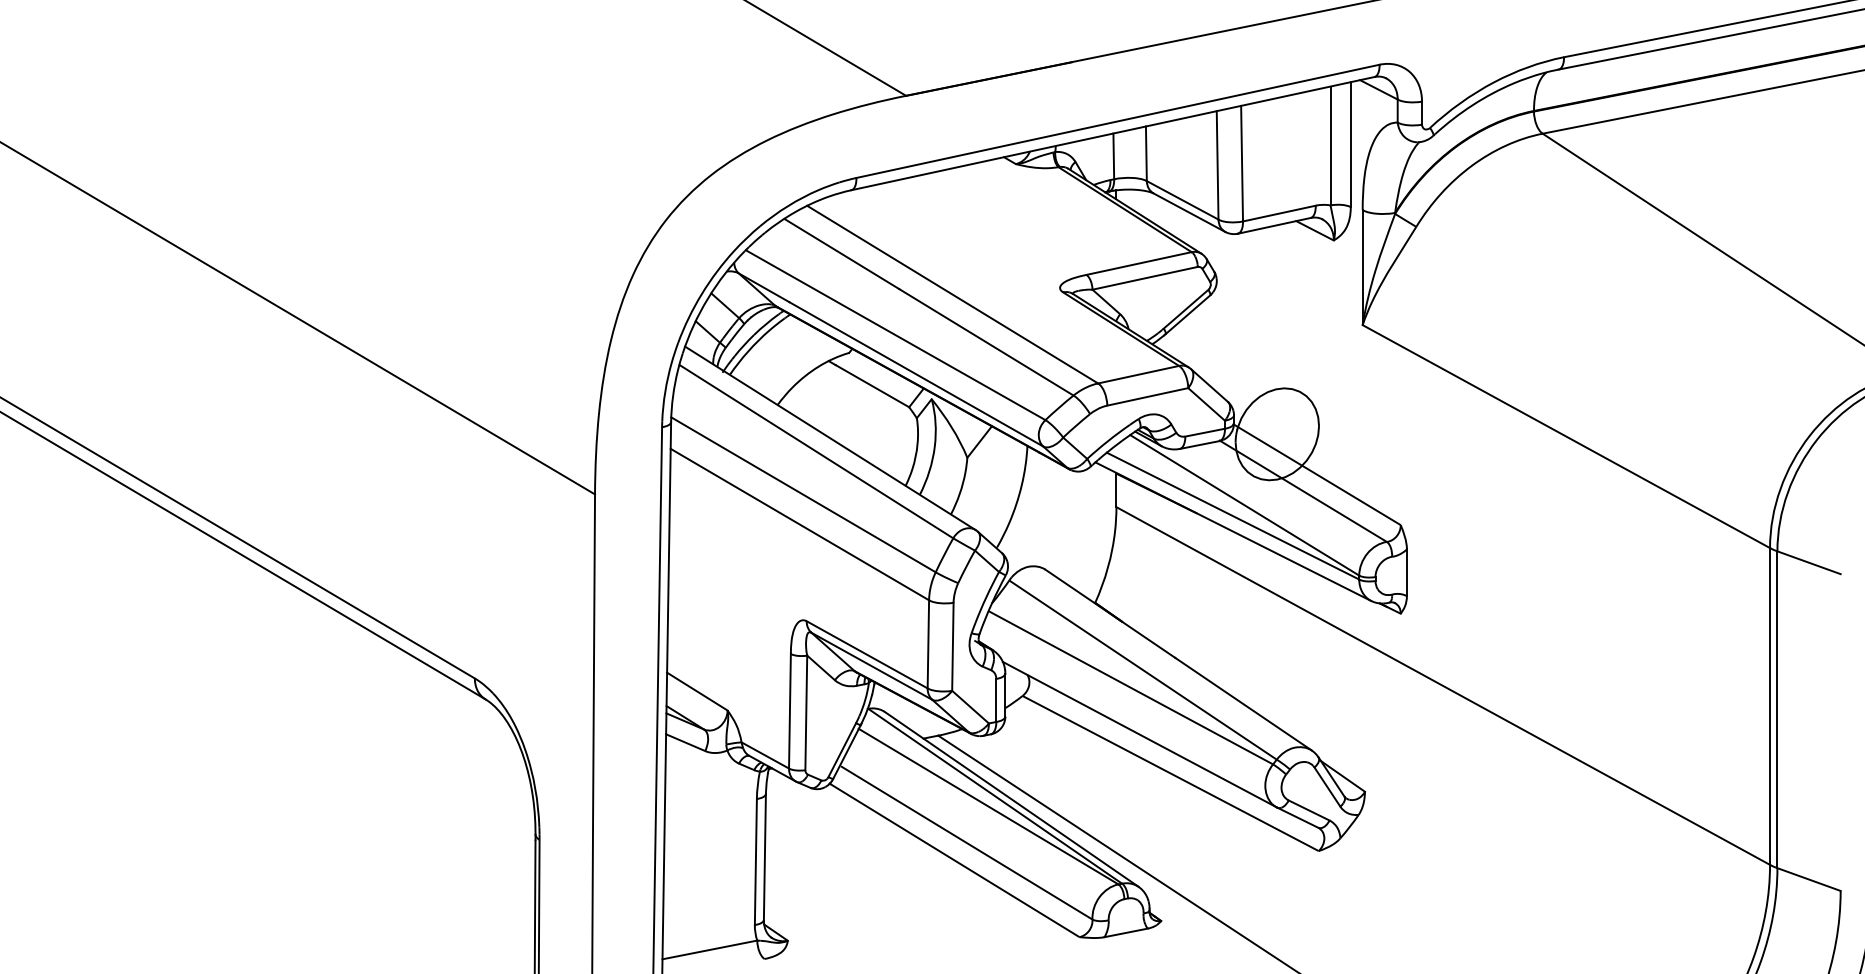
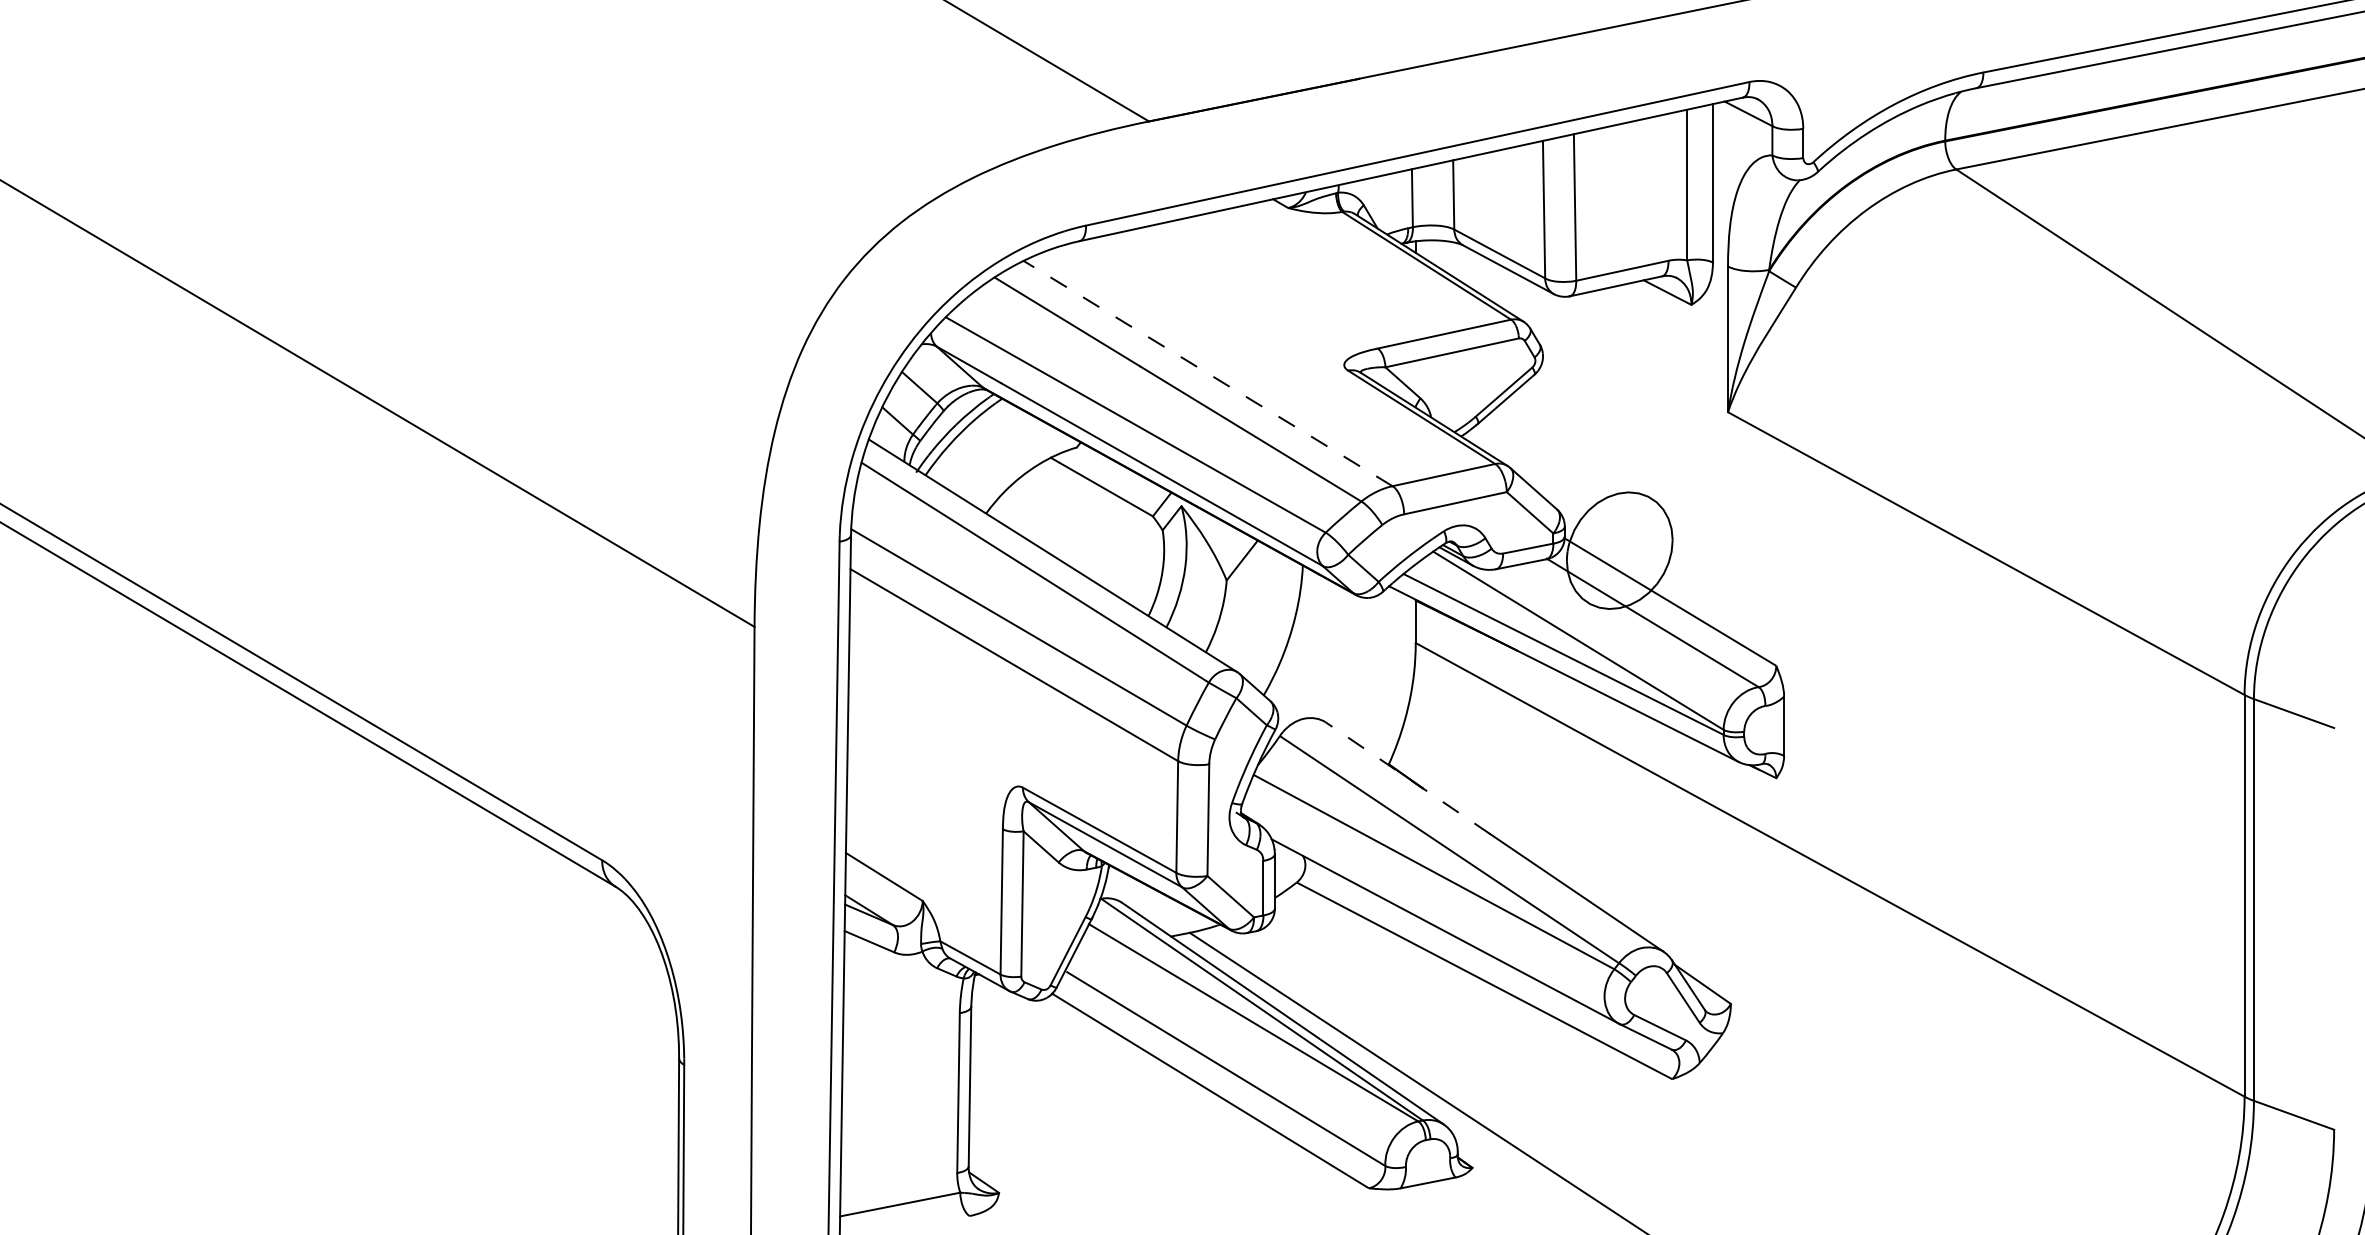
line: (952, 294) -> (1207, 373), solid -> dashed
line: (1109, 613) -> (1406, 777), solid -> dashed

